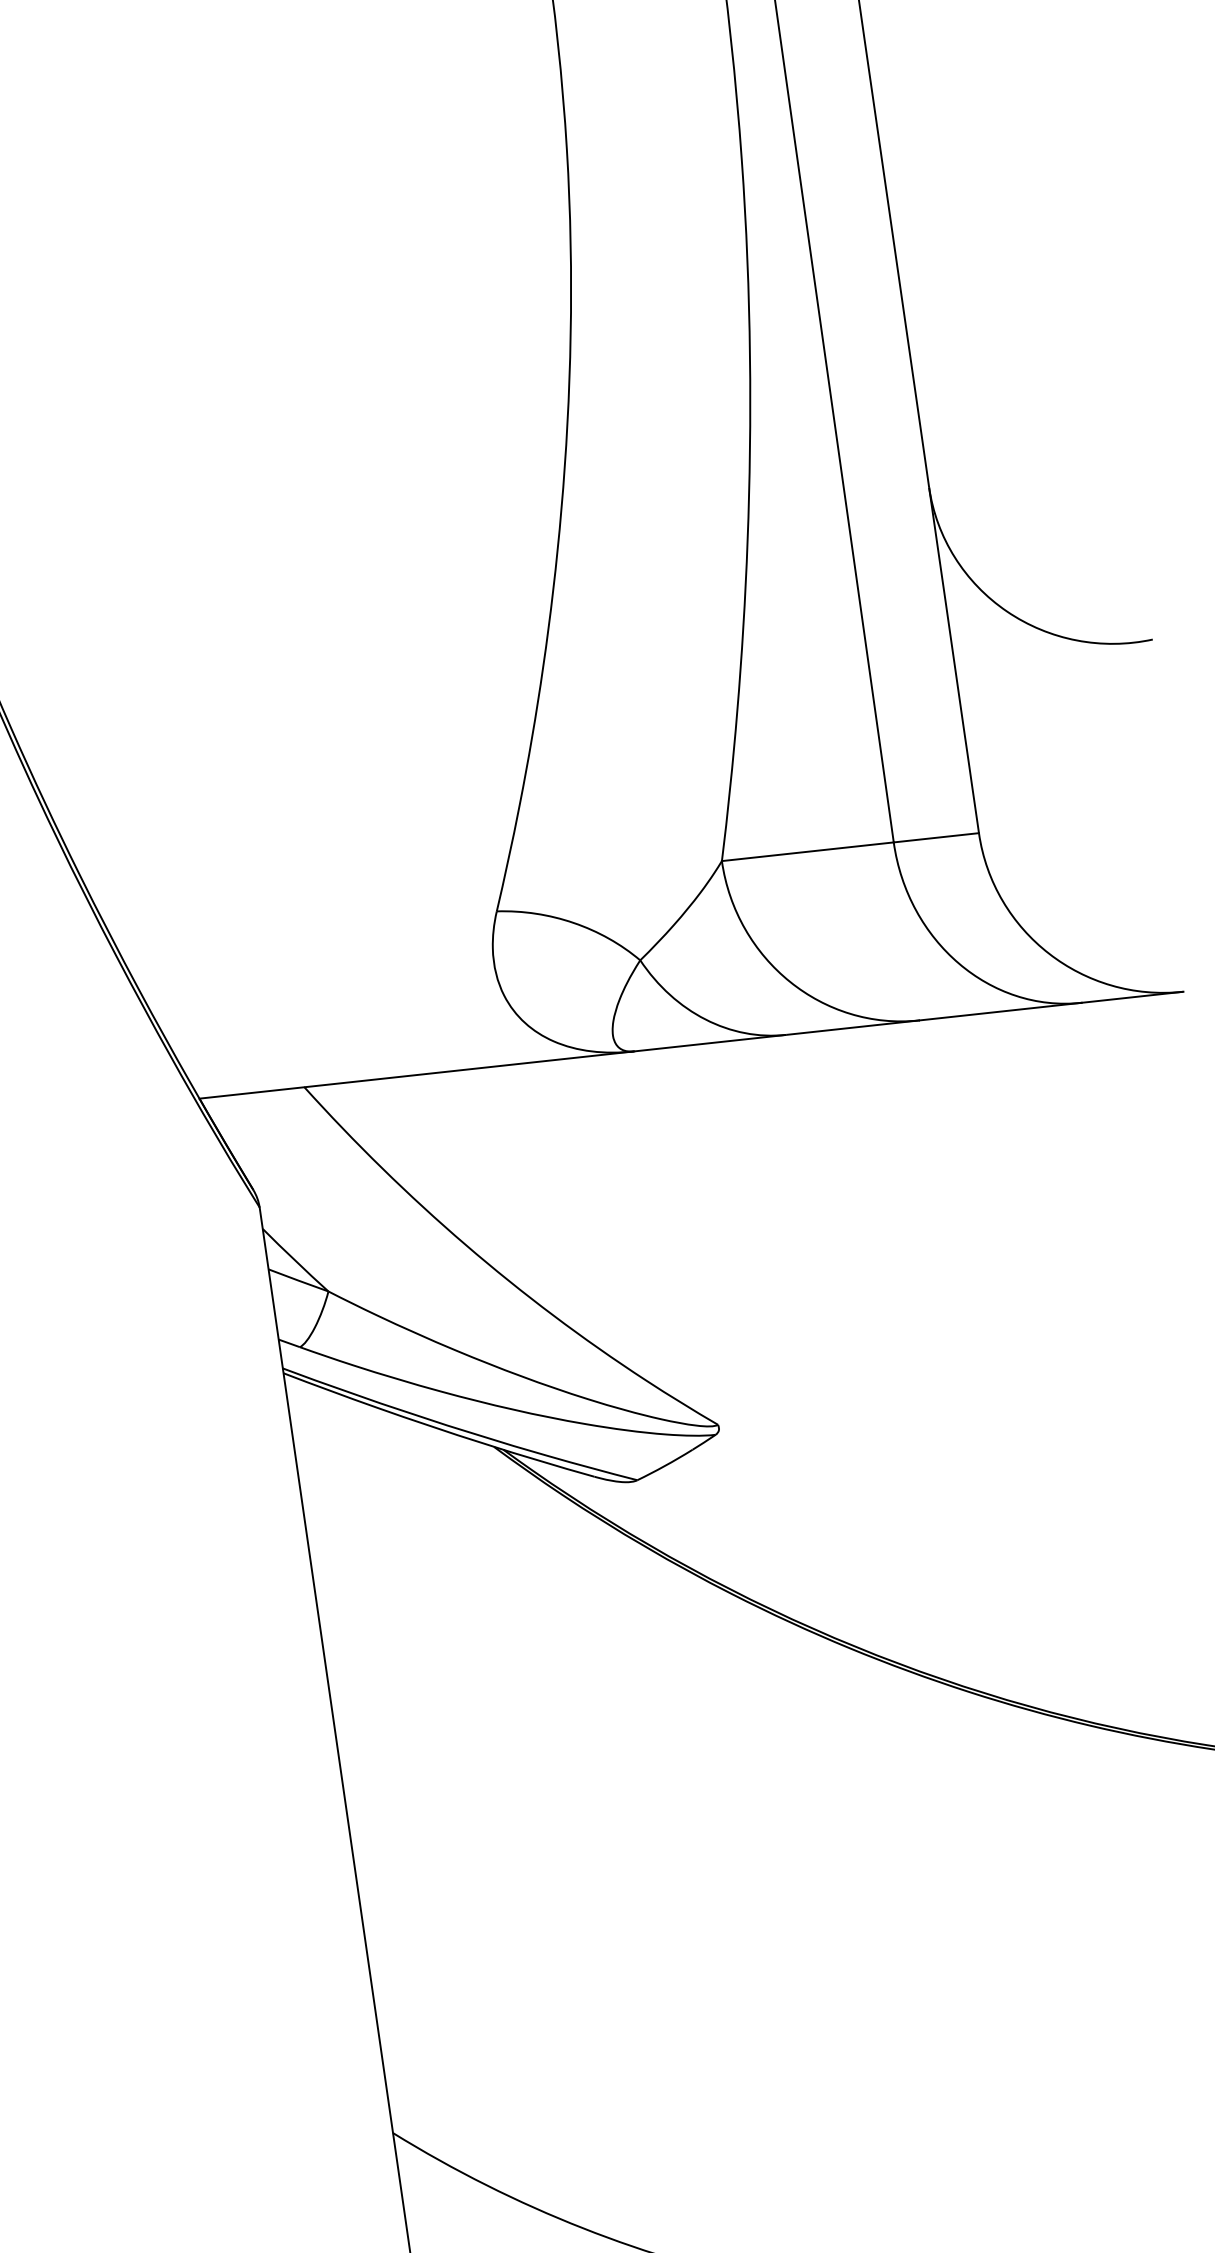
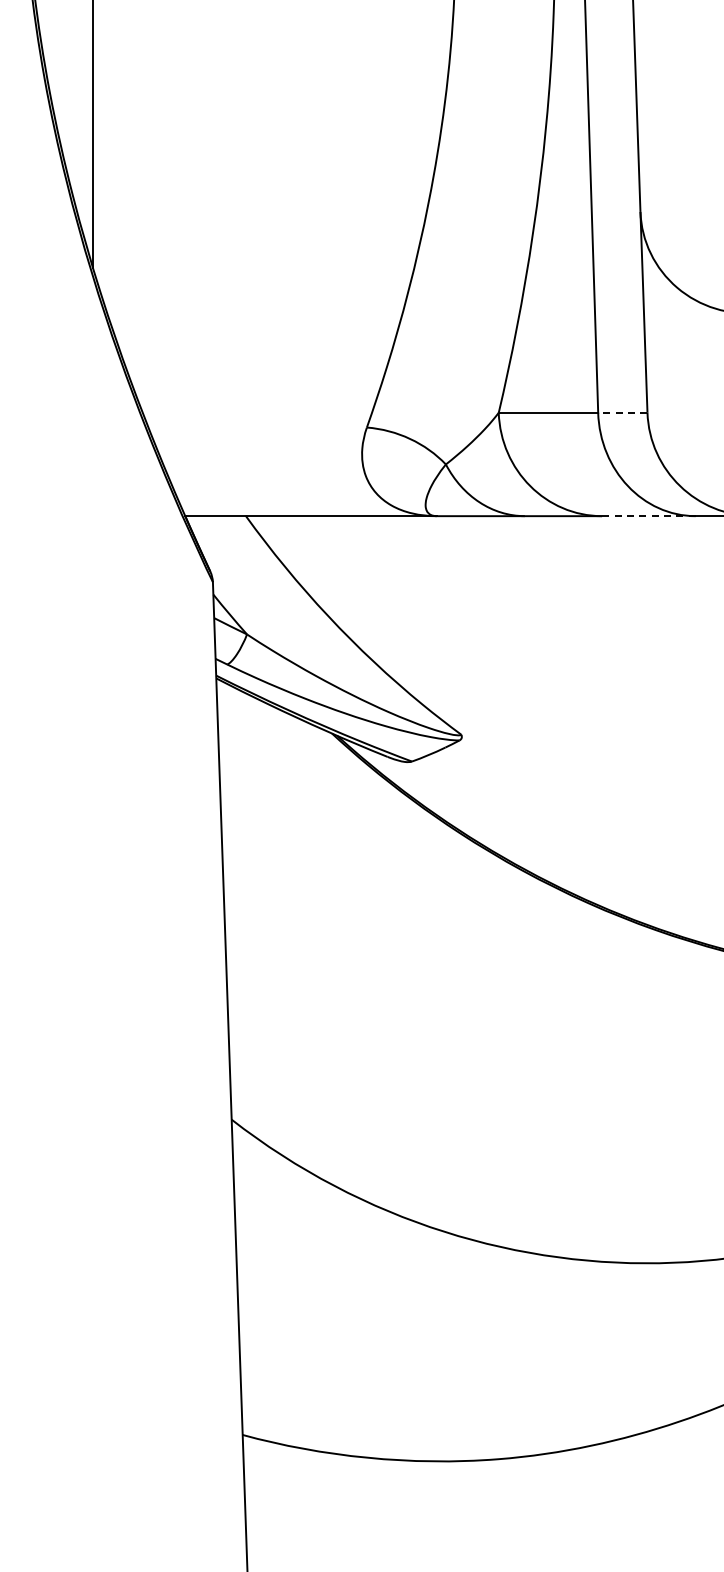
line: (935, 837) -> (622, 412), solid -> dashed
line: (1000, 1012) -> (648, 516), solid -> dashed

